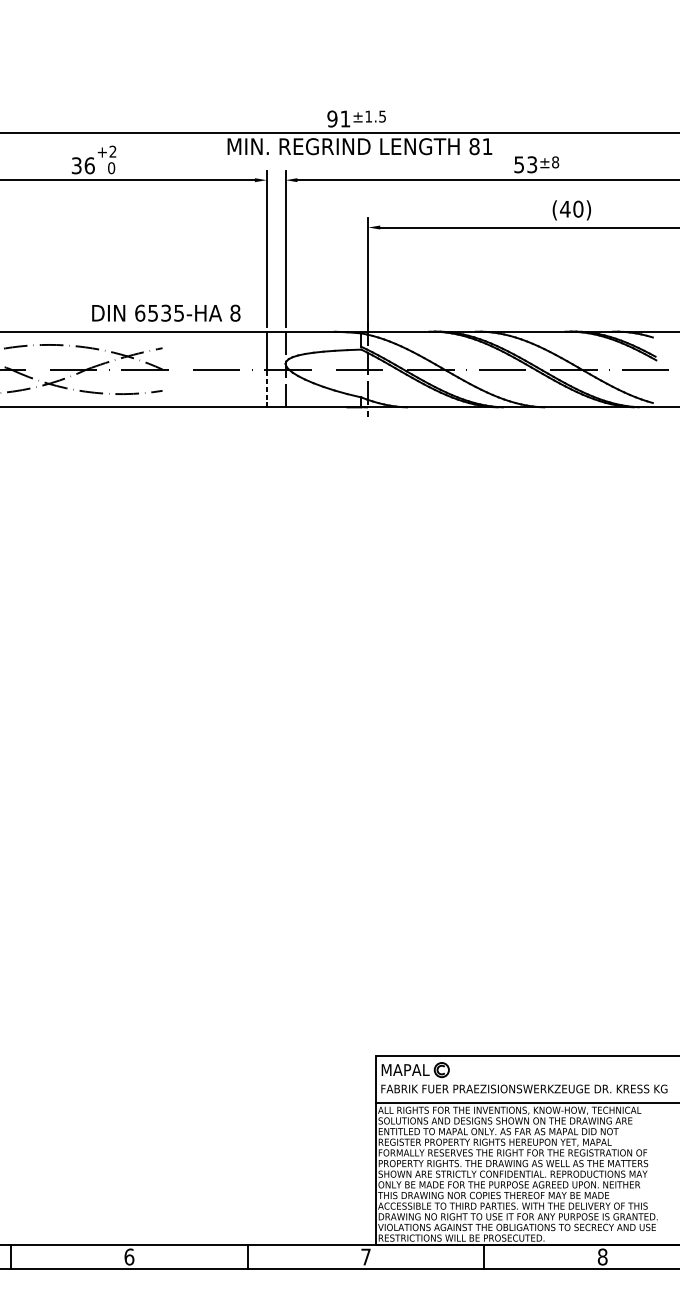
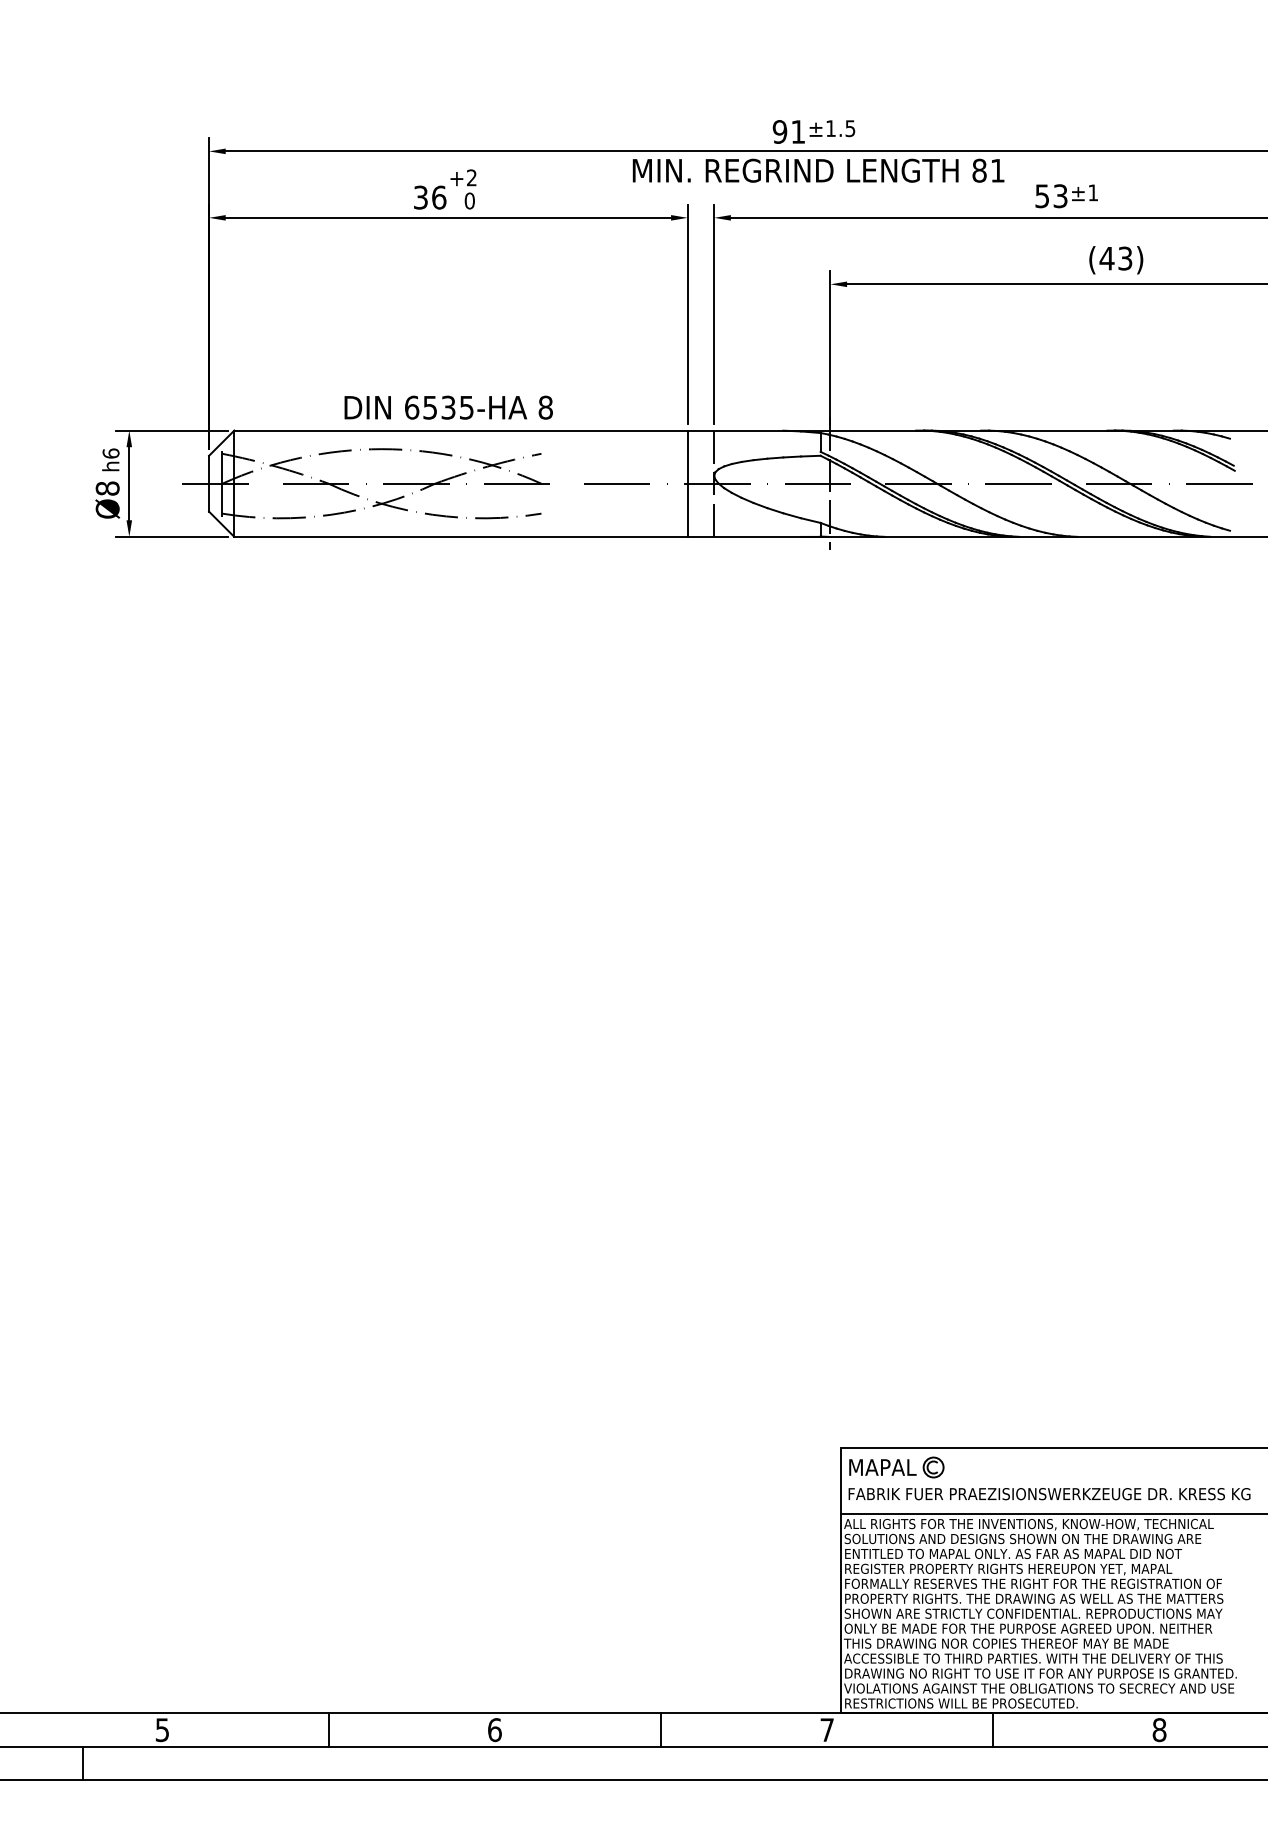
text: (555, 162) -> (1093, 192), ±8 -> ±1
text: (578, 209) -> (1125, 258), (40) -> (43)
text: (166, 313) -> (448, 407), moved
line: (266, 388) -> (687, 510), dashed -> solid

